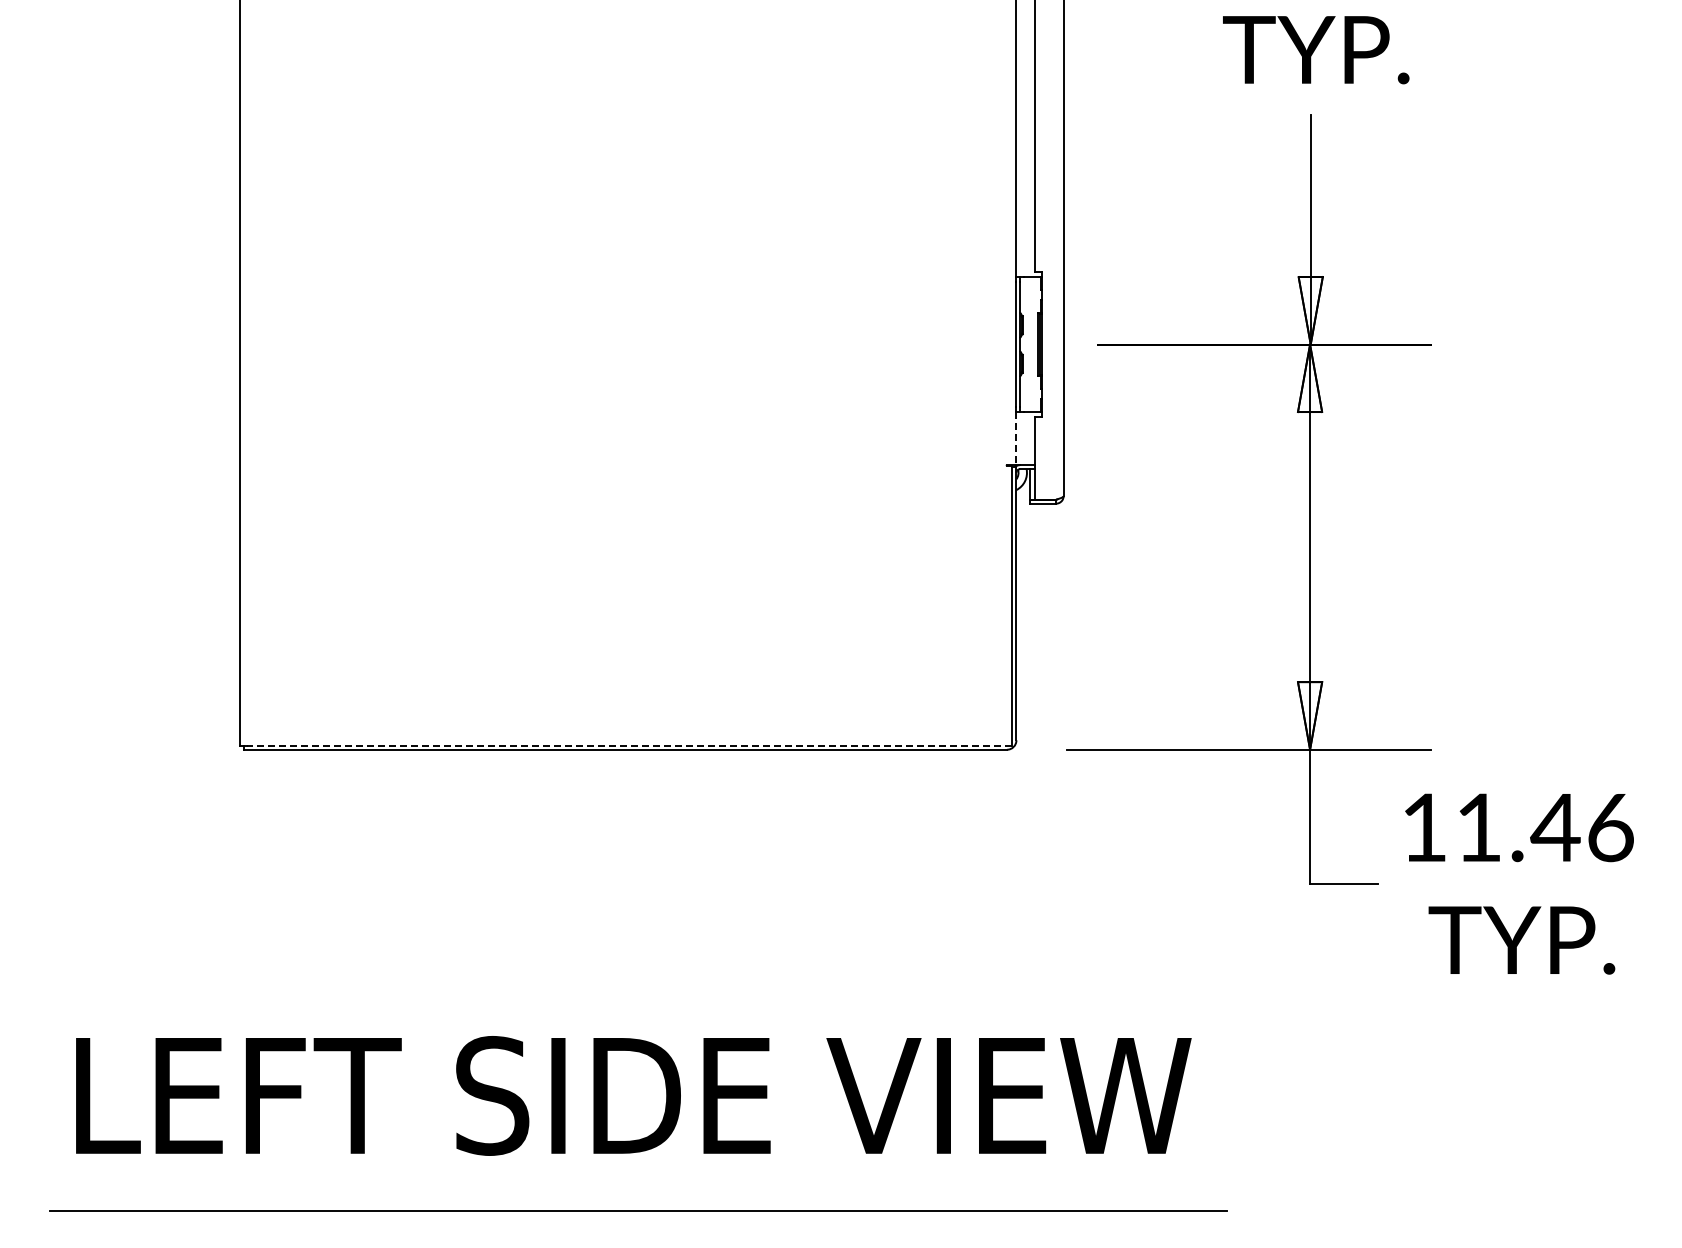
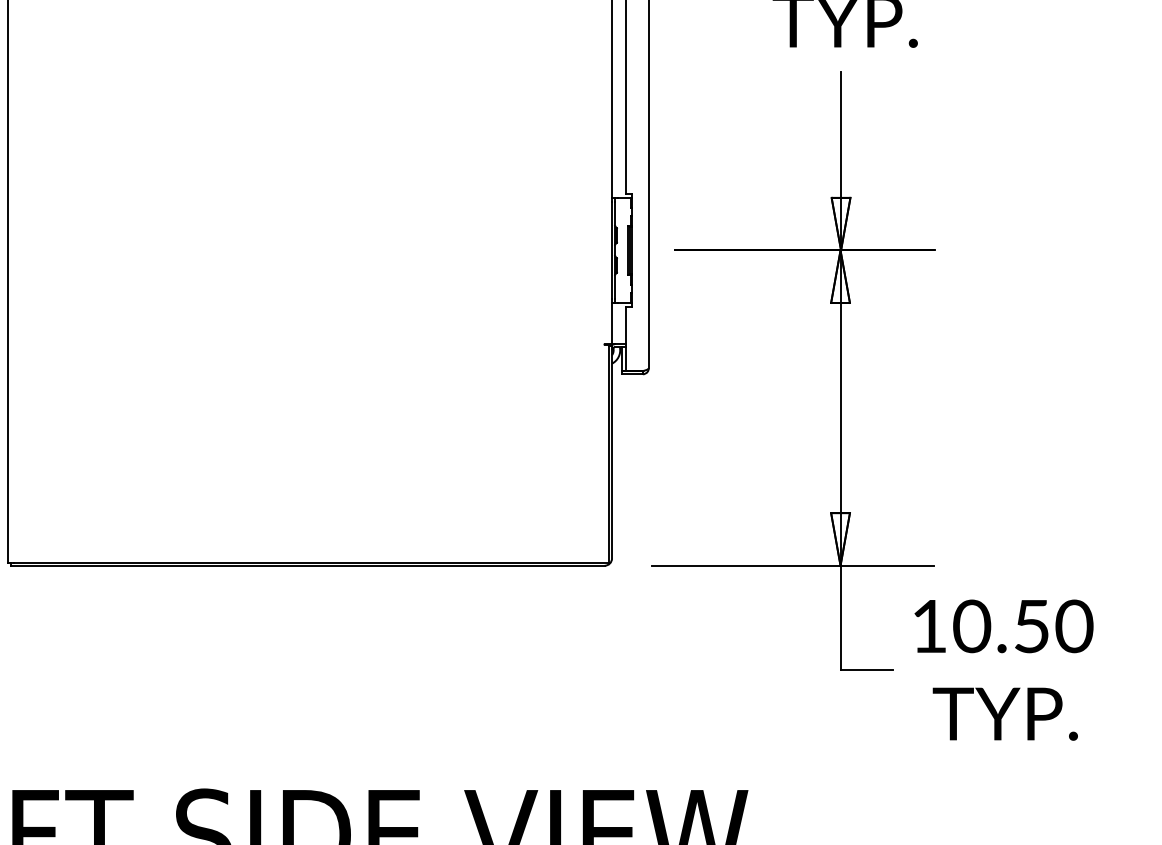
line: (1016, 438) -> (612, 323), dashed -> solid
line: (629, 745) -> (310, 562), dashed -> solid
text: (1544, 827) -> (1022, 626), 11.46 -> 10.50

